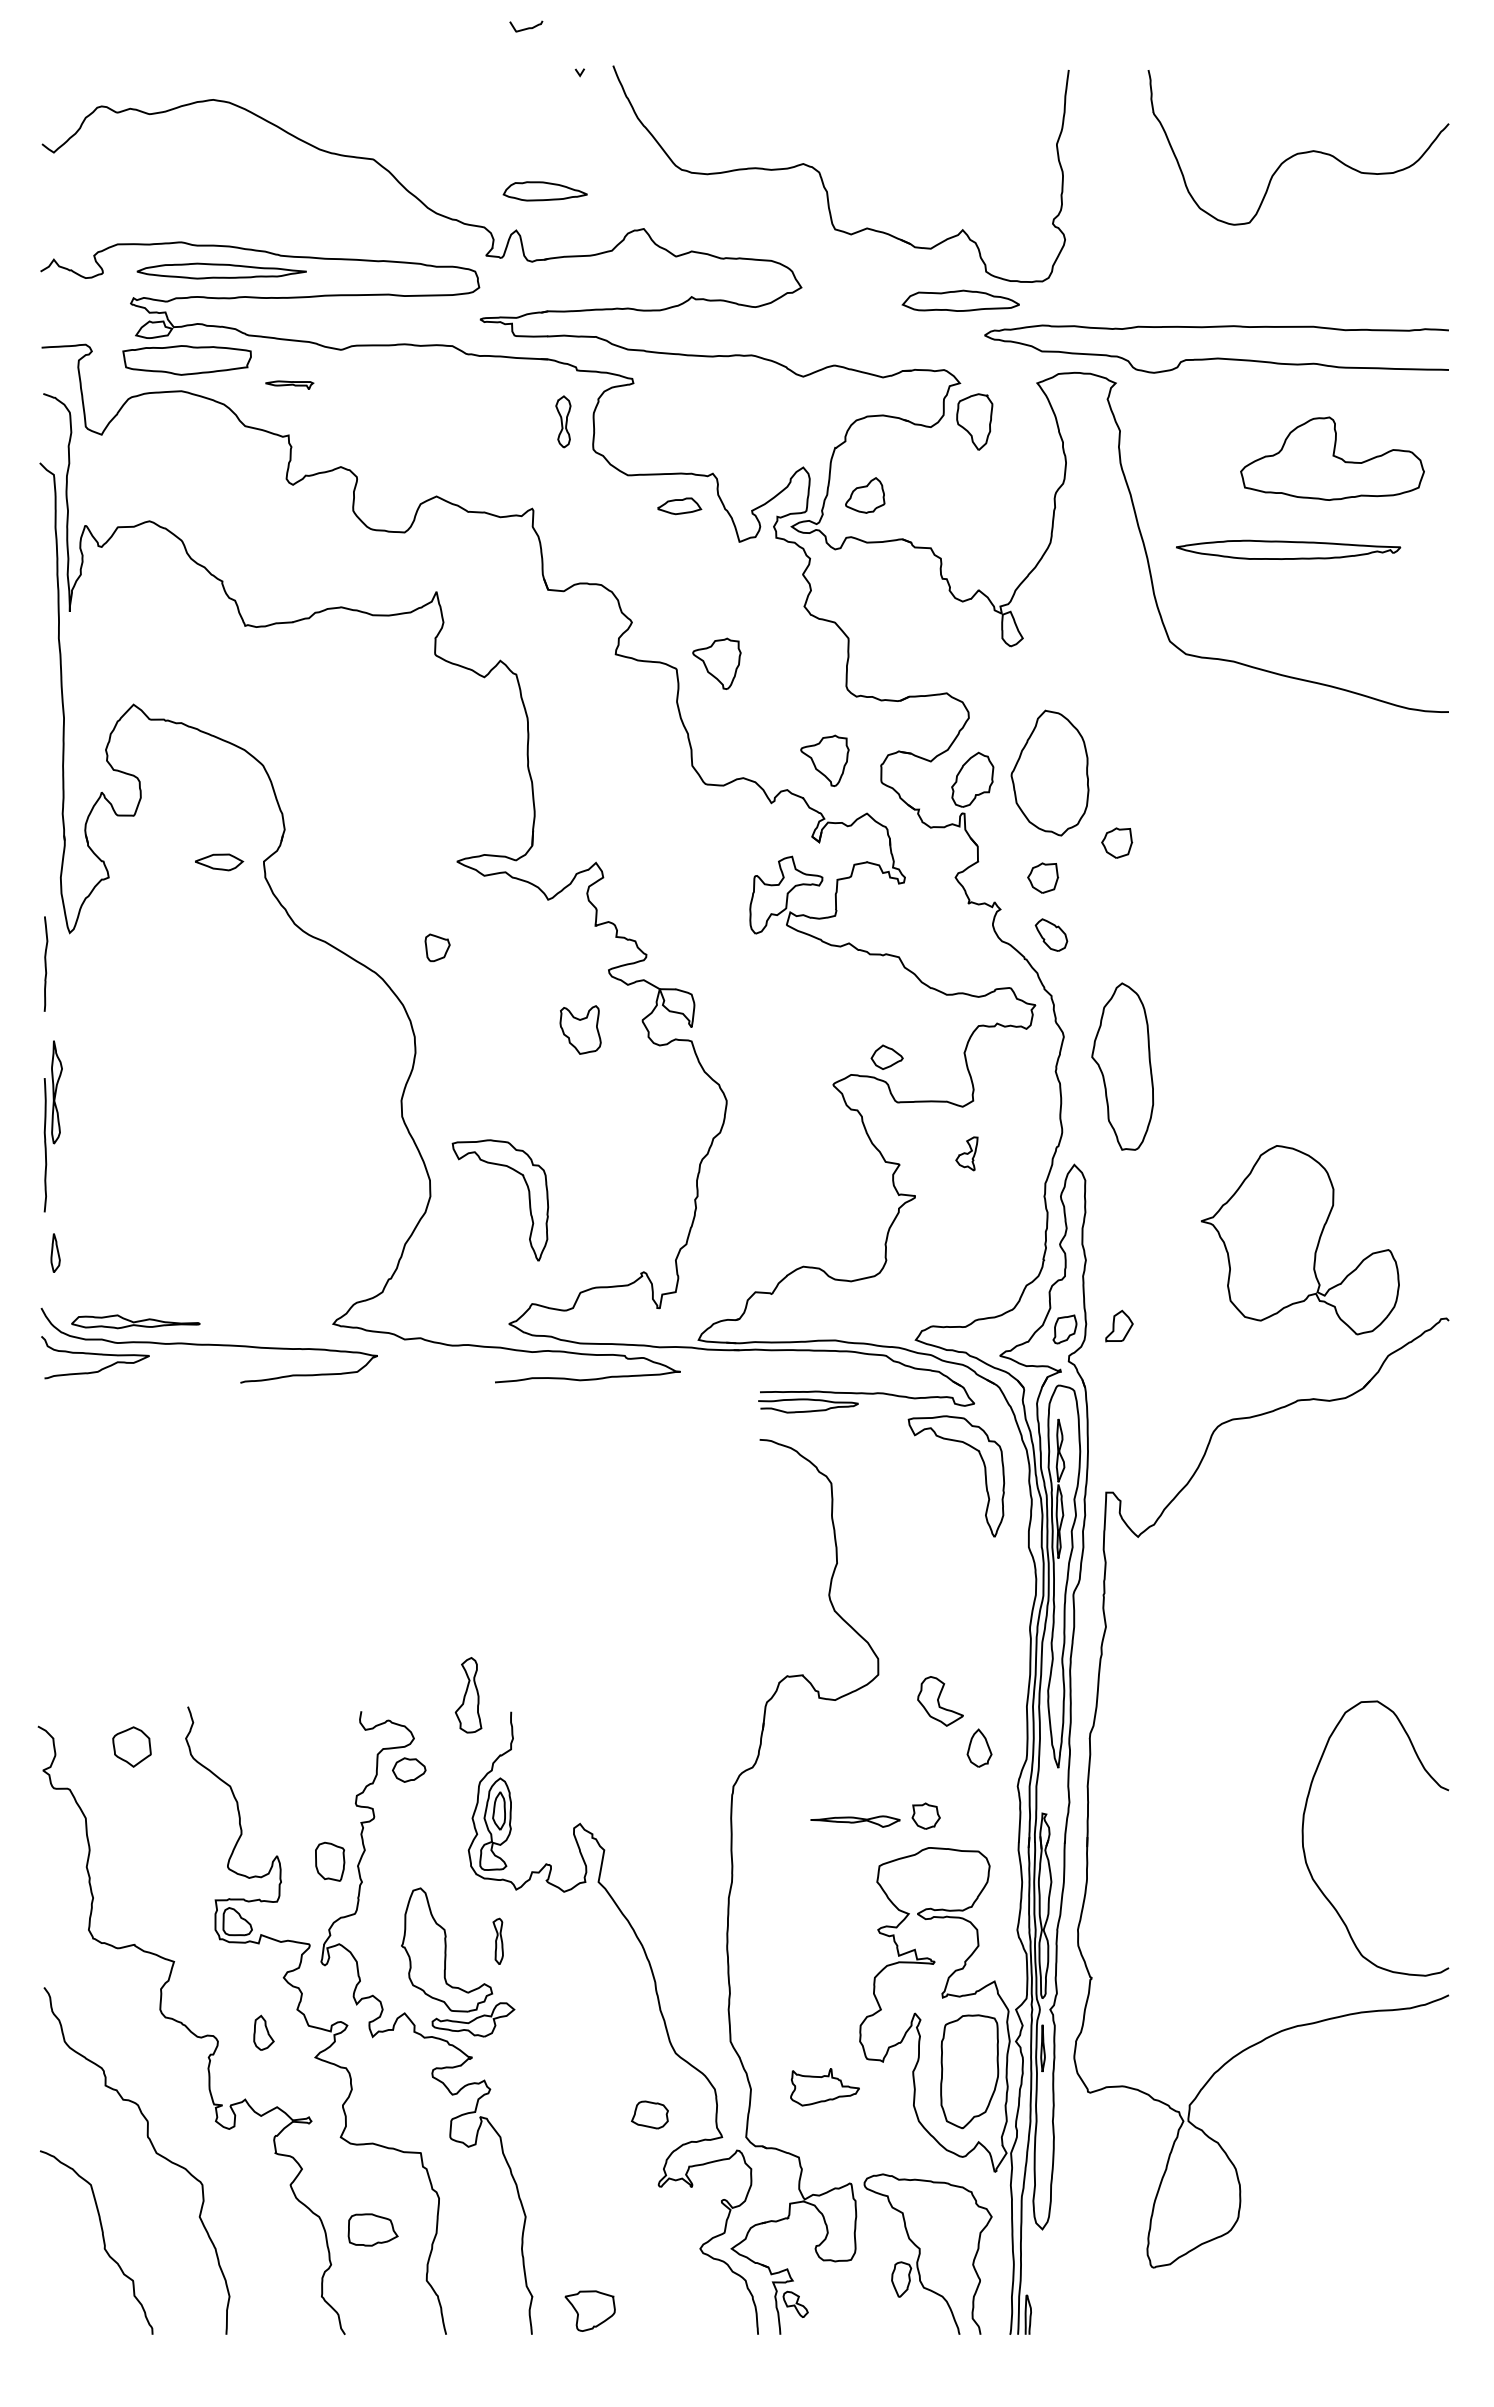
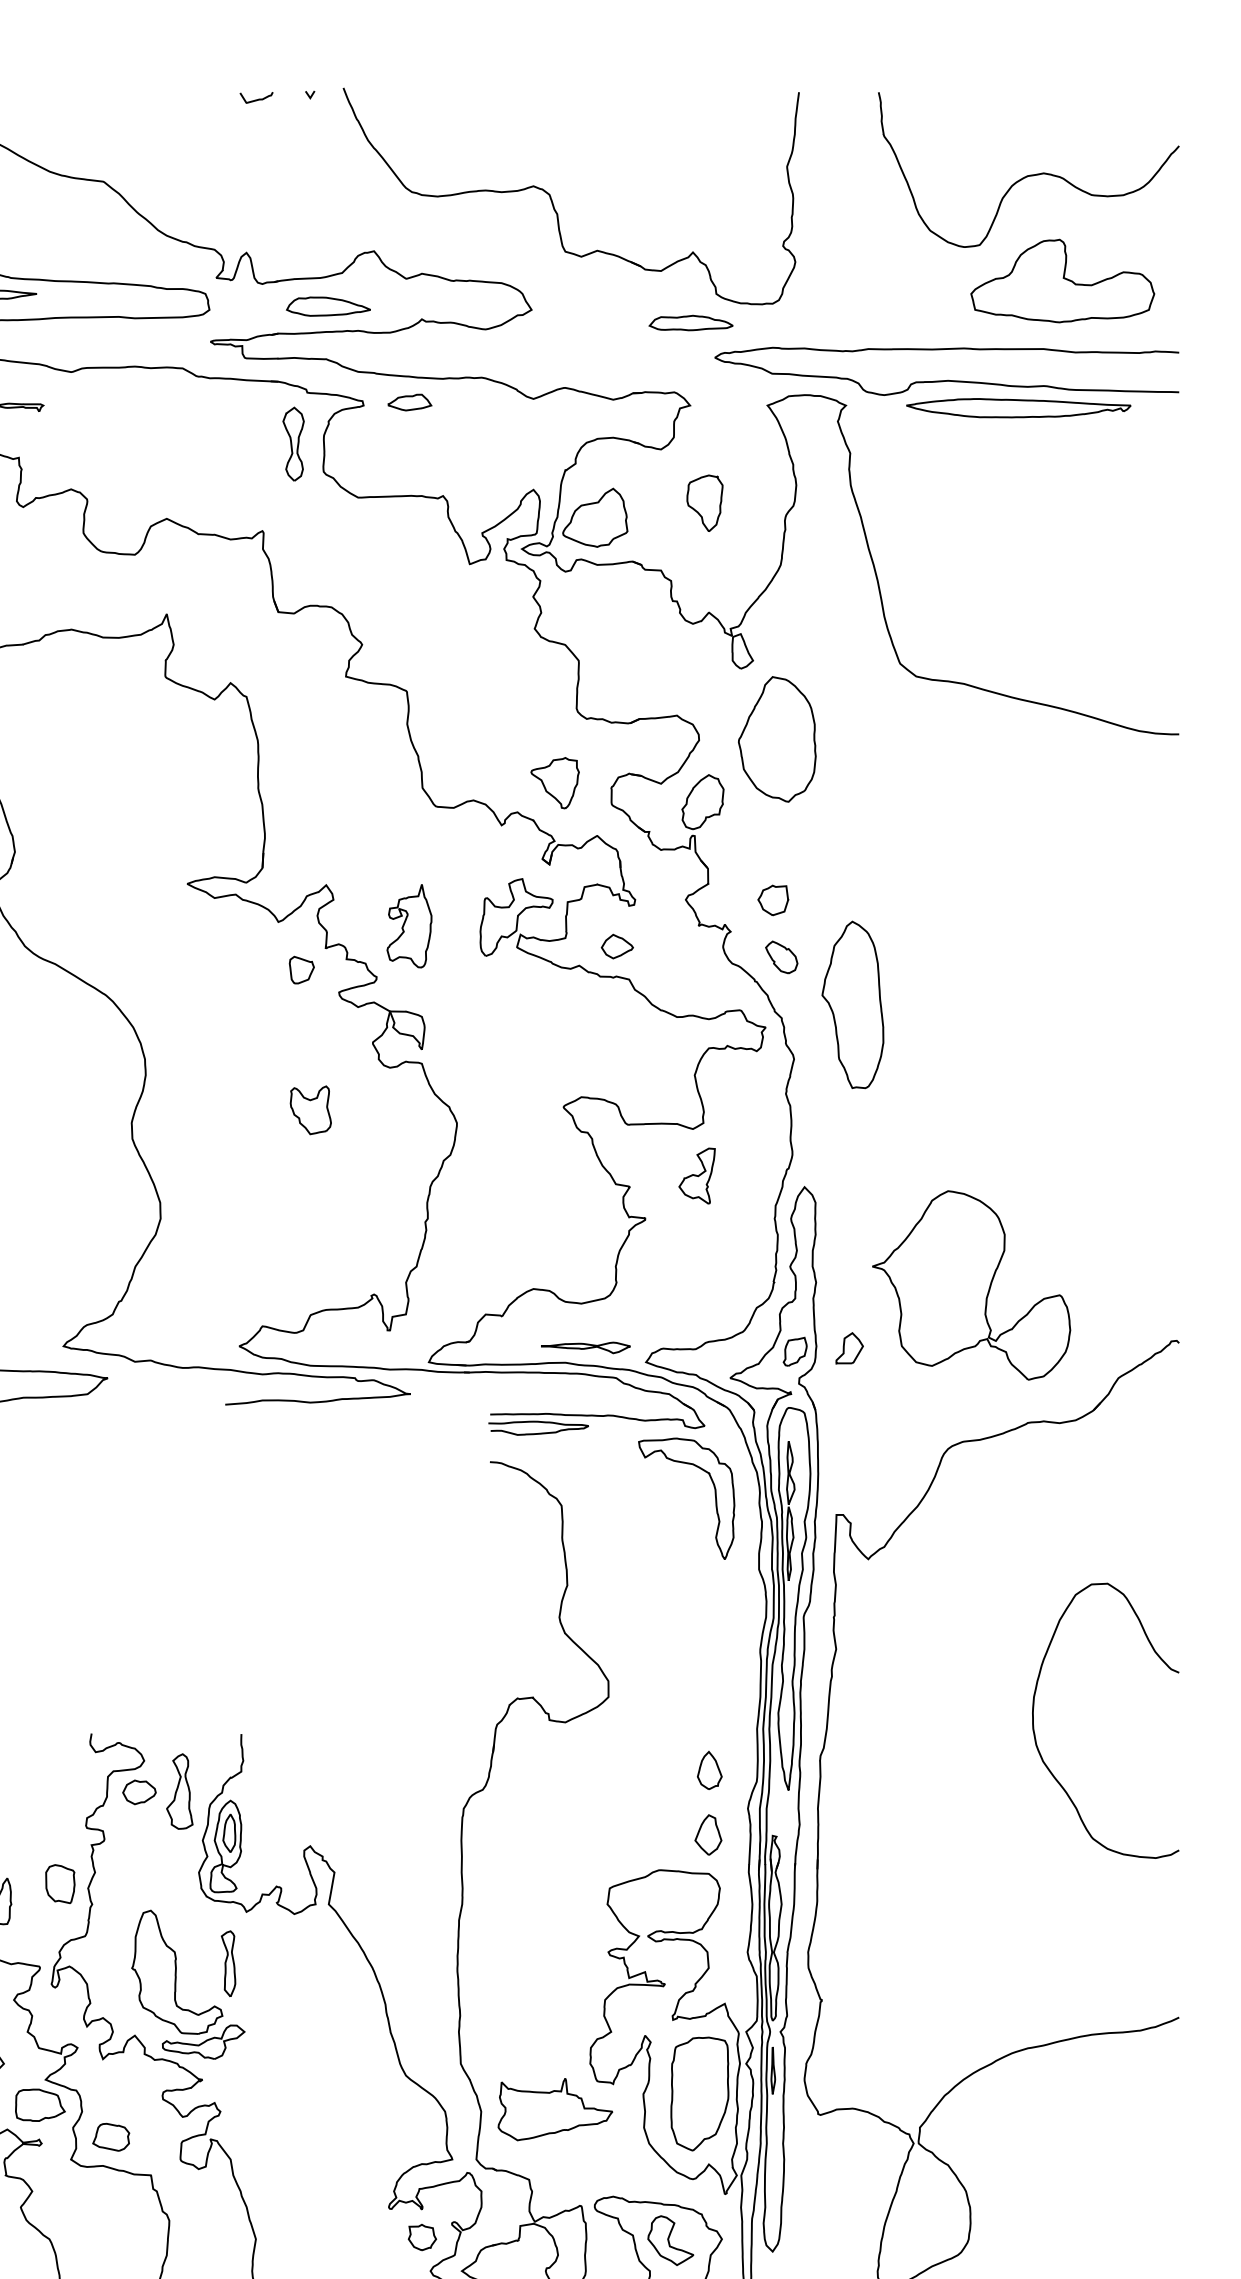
curve: (527, 27) -> (257, 98), moved
part: (544, 191) -> (327, 306), moved
part: (960, 300) -> (690, 322), size x0.71
part: (563, 421) -> (293, 443), size x1.43
part: (974, 421) -> (704, 502), moved
part: (1332, 458) -> (1062, 280), moved
part: (865, 495) -> (595, 517), size x1.67
part: (679, 506) -> (409, 402), moved
part: (1288, 549) -> (1018, 407), moved
part: (716, 663) -> (446, 685), removed
part: (1049, 772) -> (776, 738), moved
part: (1117, 842) -> (847, 864), removed
part: (679, 904) -> (409, 926), added
part: (437, 947) -> (301, 969), moved
part: (580, 1029) -> (310, 1109), moved
part: (886, 1056) -> (616, 945), moved
part: (1122, 1066) -> (852, 1004), moved
part: (966, 1153) -> (696, 1175), size x1.67
part: (528, 1199) -> (258, 1221), removed
part: (1299, 1240) -> (970, 1285), moved
part: (468, 1695) -> (179, 1791), moved
part: (940, 1701) -> (670, 2240), moved
part: (978, 1812) -> (708, 1834), added
part: (925, 1815) -> (421, 2236), moved
part: (855, 1821) -> (585, 1347), moved
curve: (1305, 1852) -> (1035, 1734), moved
part: (497, 1941) -> (227, 1963), size x1.43
part: (824, 2086) -> (554, 2108), size x1.67
part: (649, 2114) -> (110, 2136), moved
part: (372, 2229) -> (39, 2104), moved

